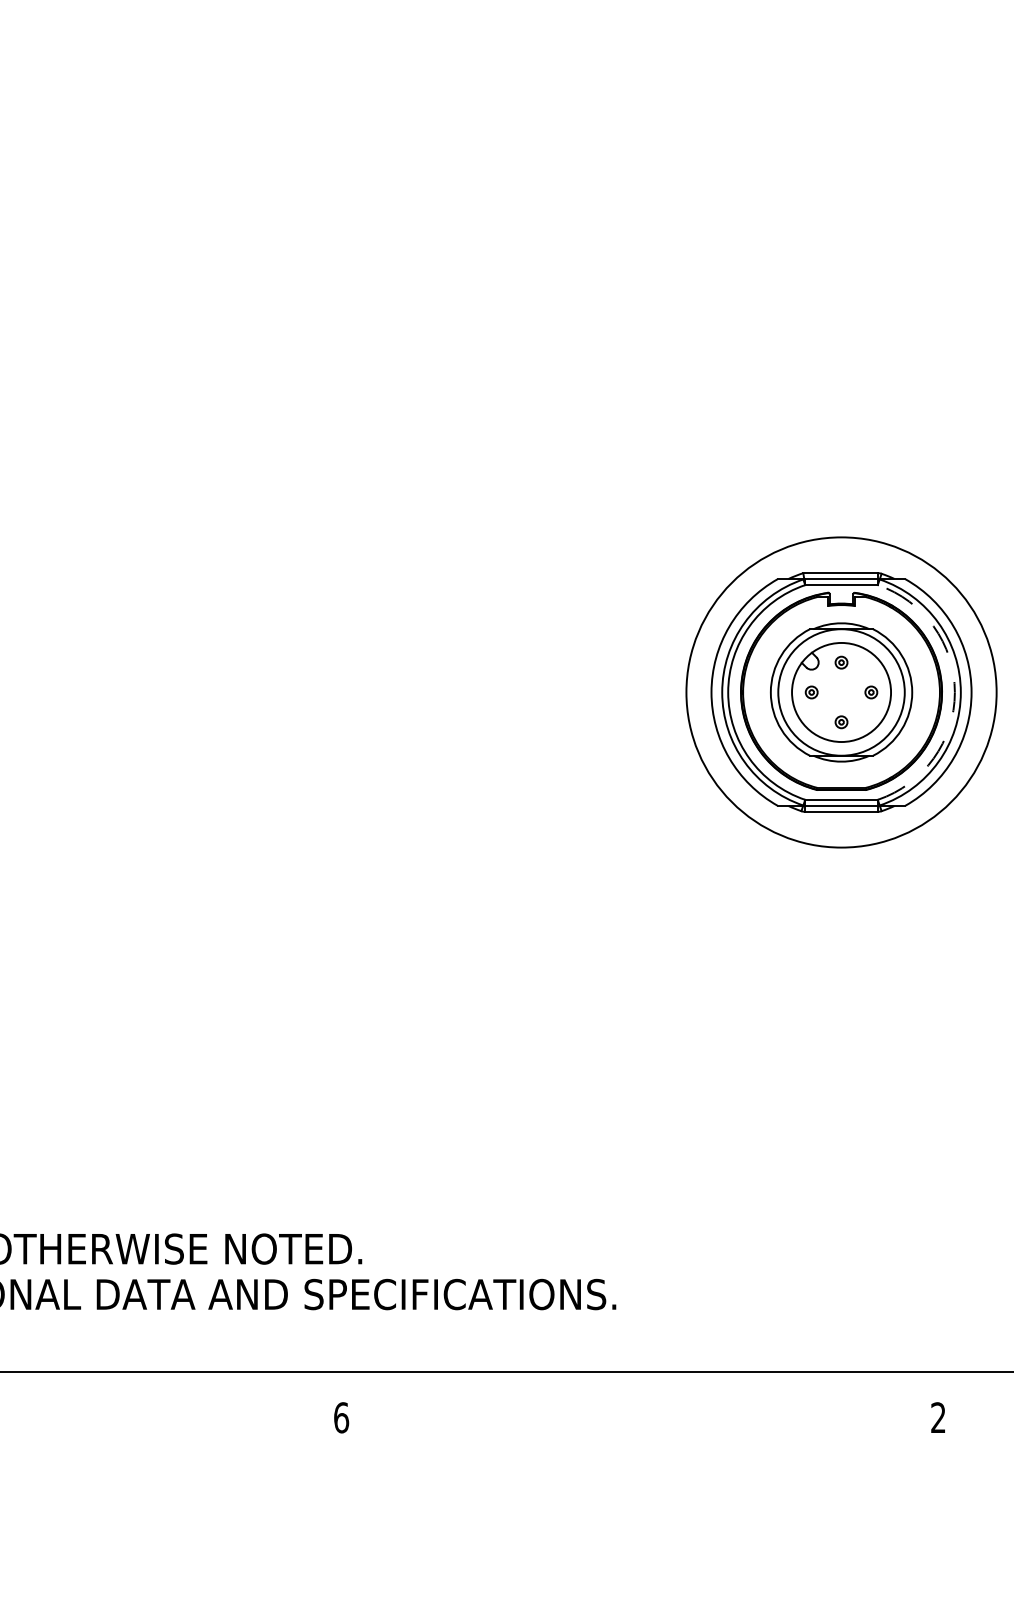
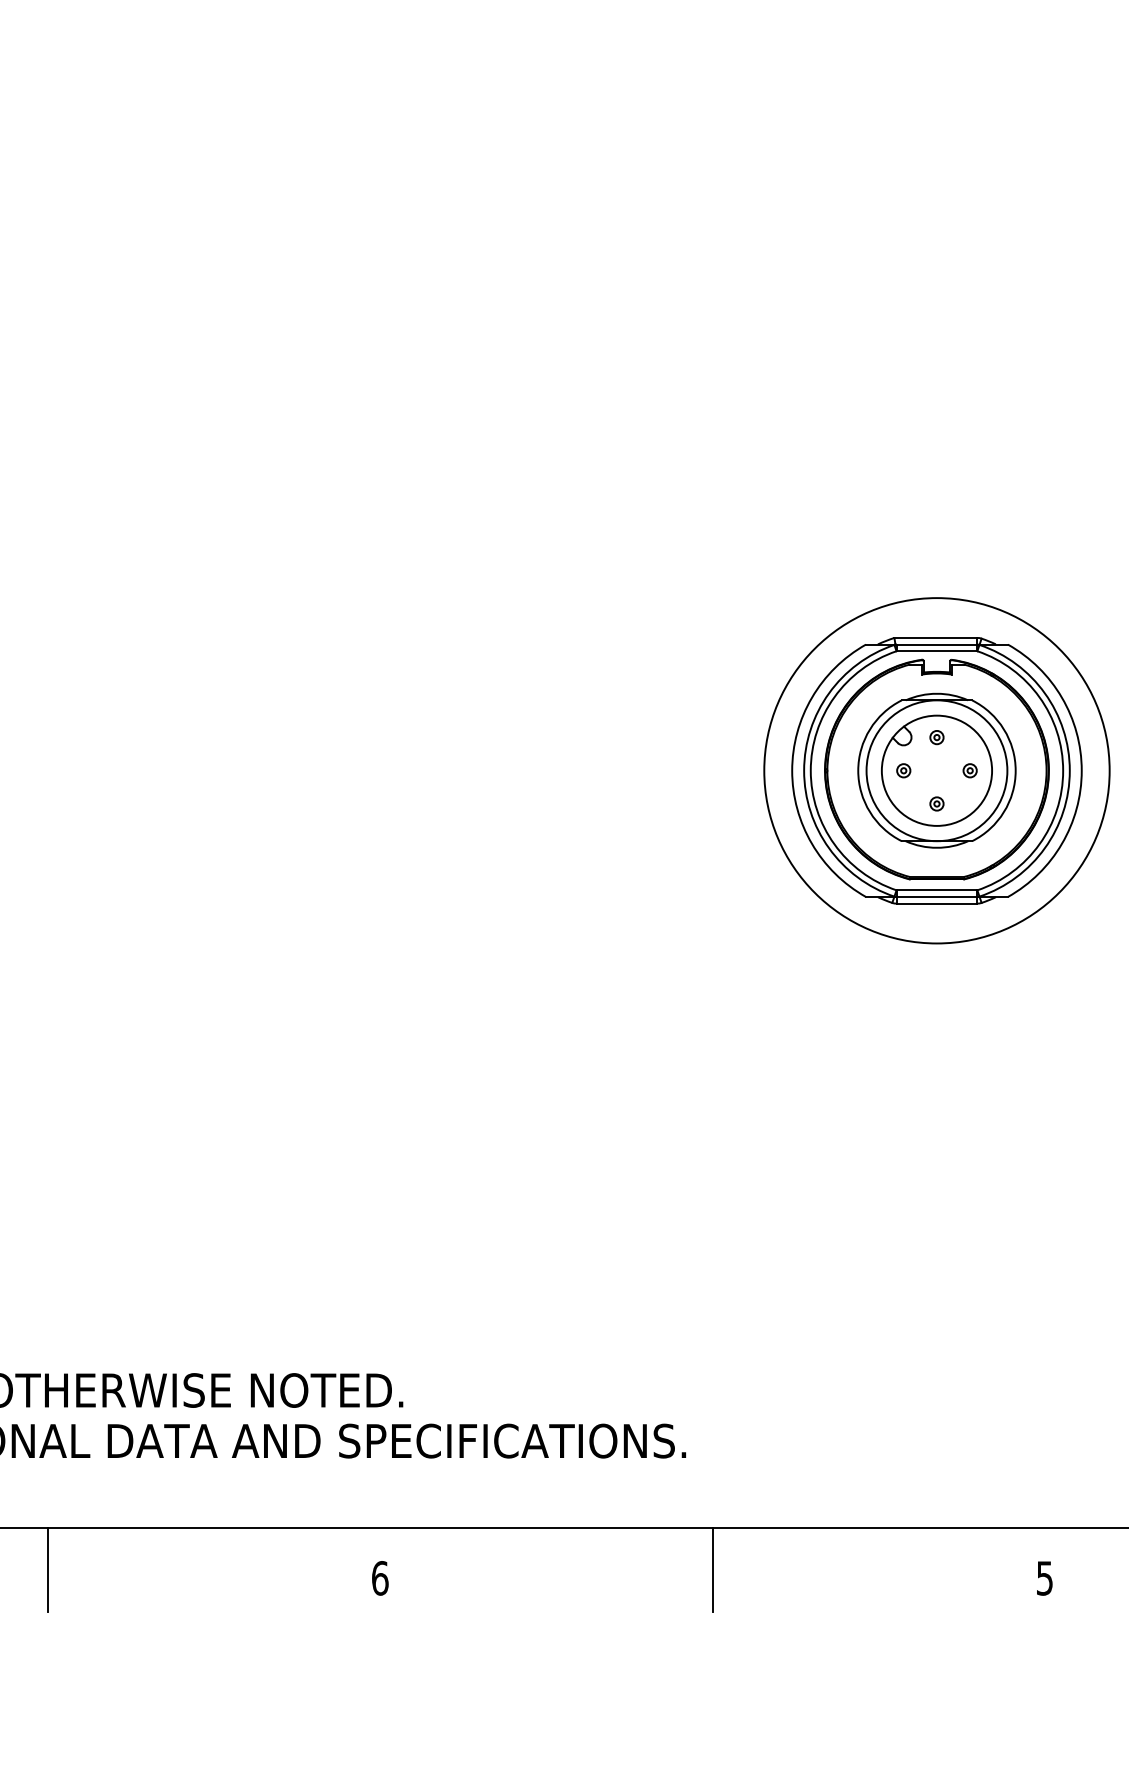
arc: (954, 692) -> (1062, 770), dashed -> solid
line: (43, 1410) -> (48, 1570), added
line: (640, 1410) -> (713, 1570), added
text: (938, 1417) -> (1044, 1578), 2 -> 5

